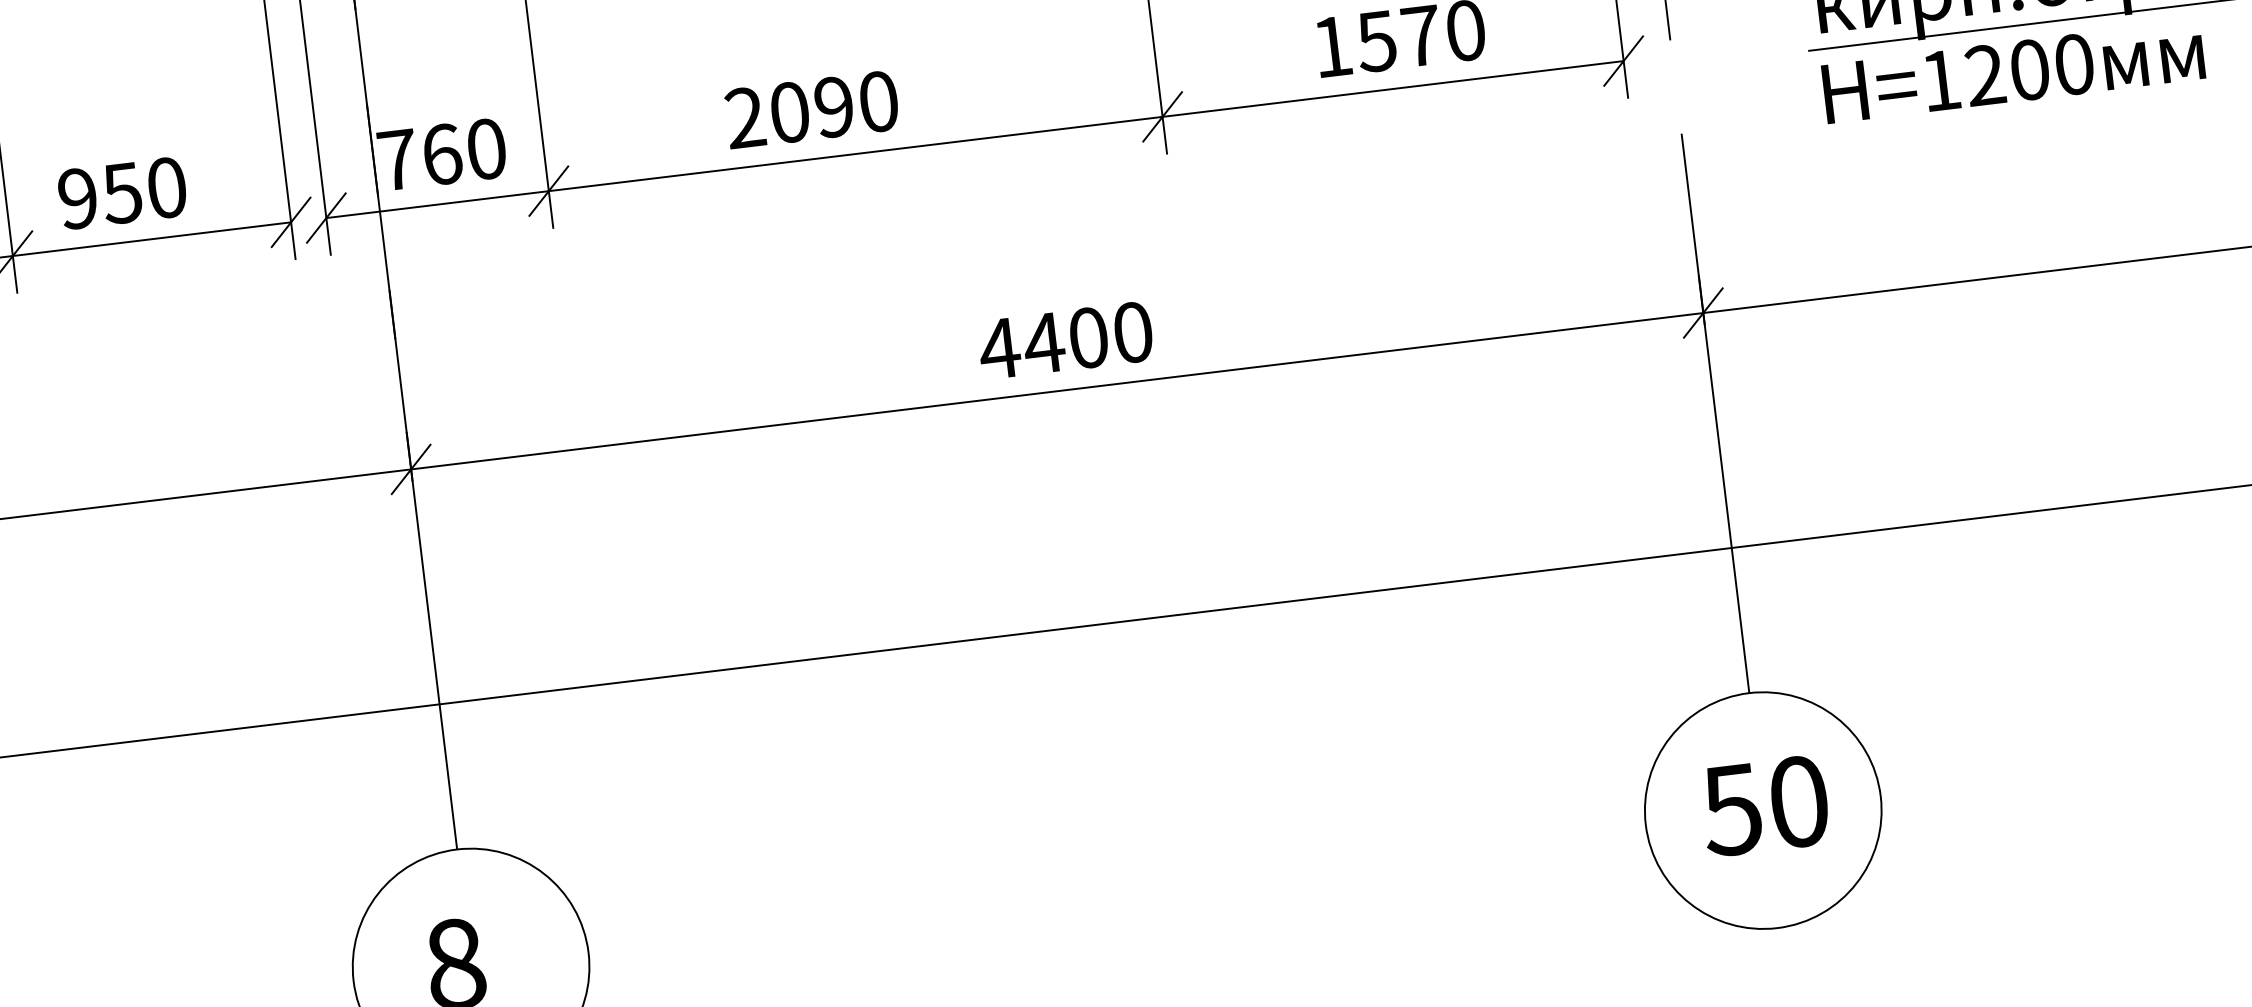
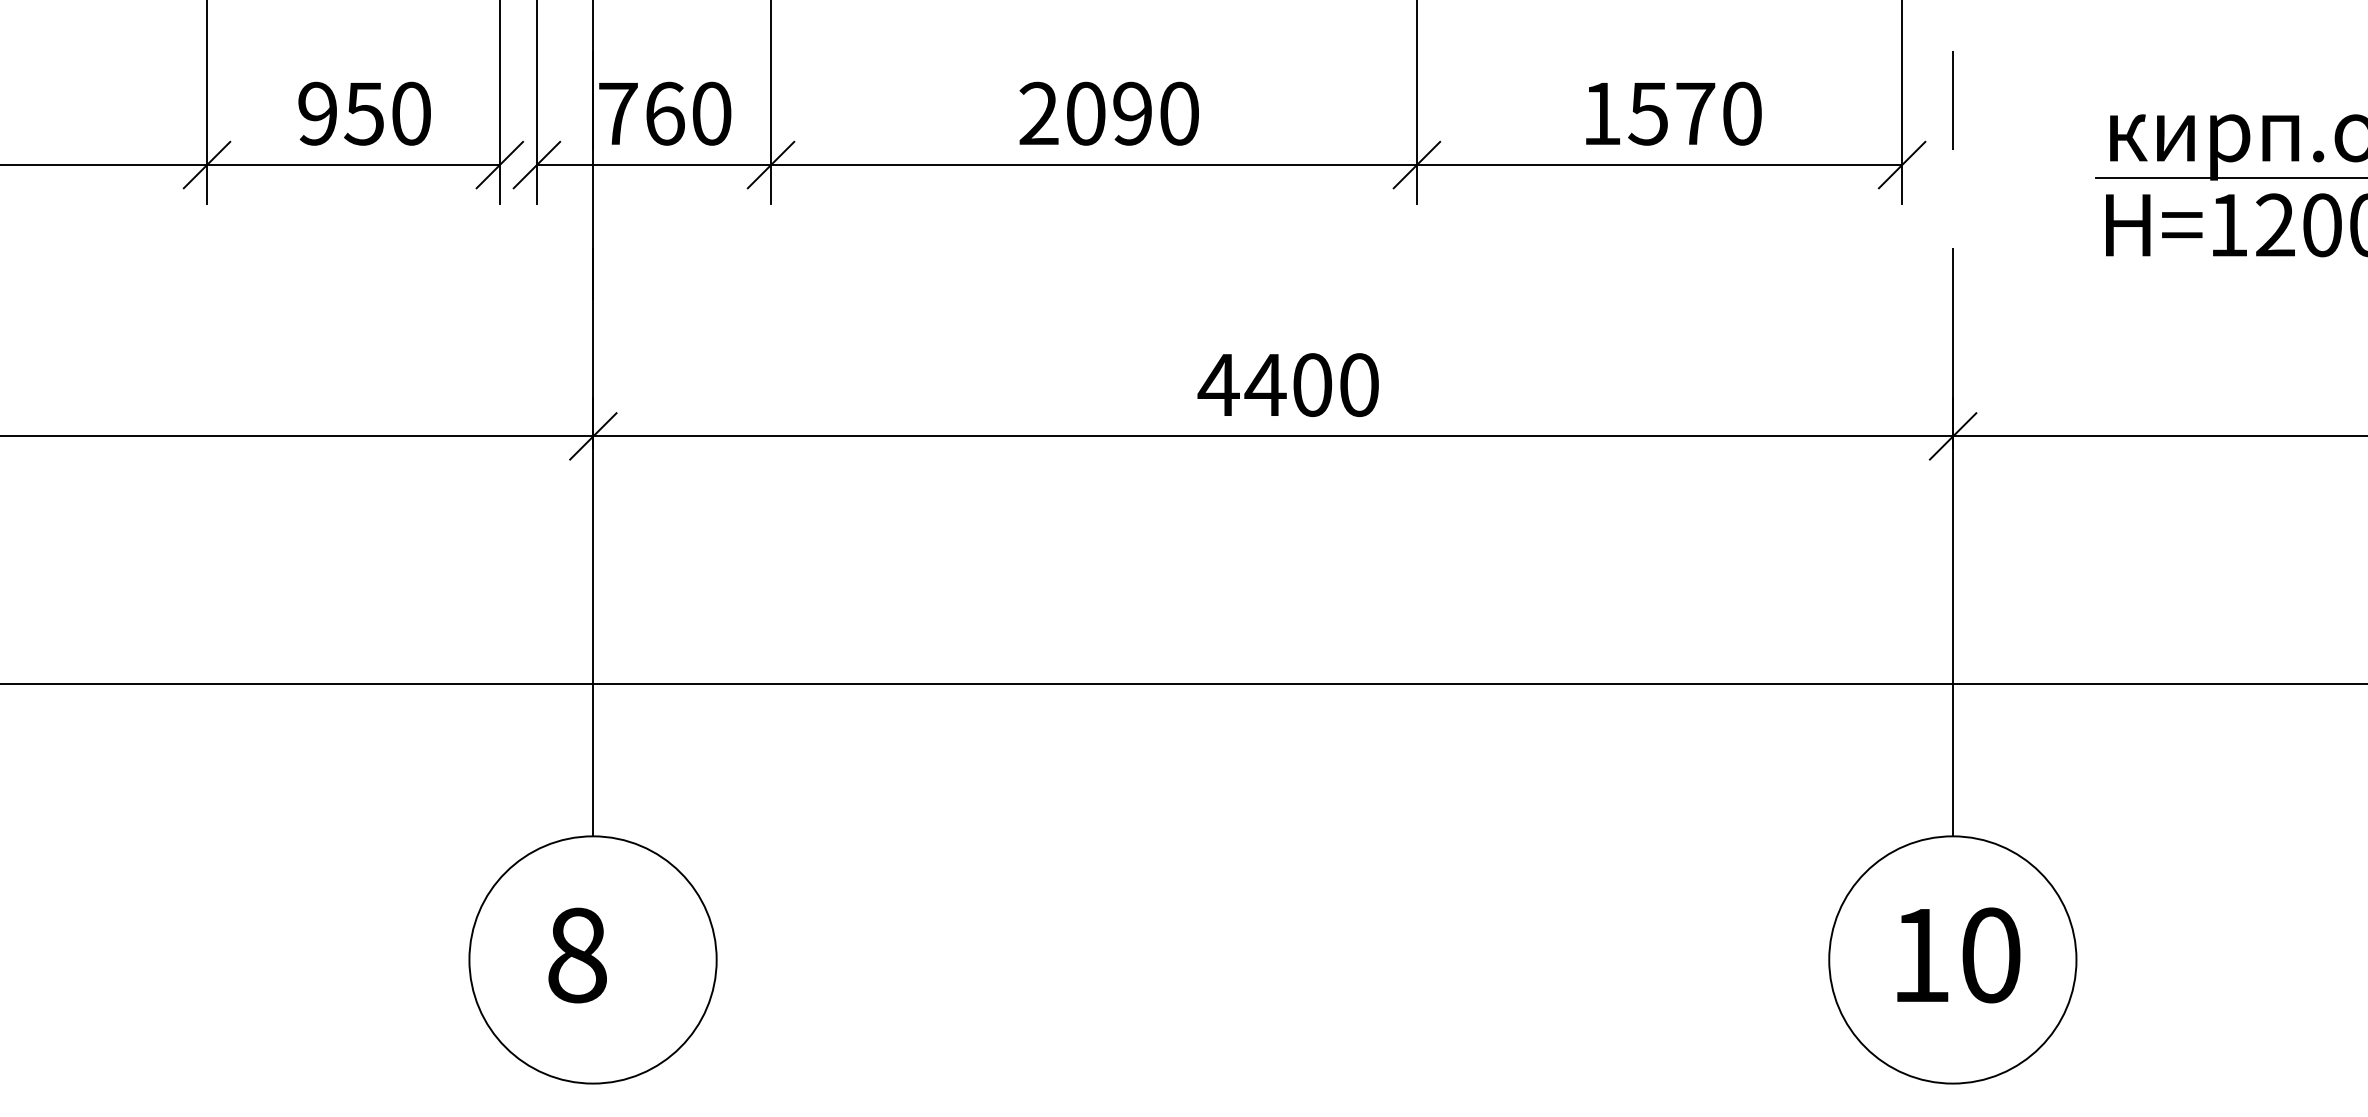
text: (811, 109) -> (1108, 113), moved
text: (122, 193) -> (364, 113), moved
text: (1731, 811) -> (1919, 956), 50 -> 10

